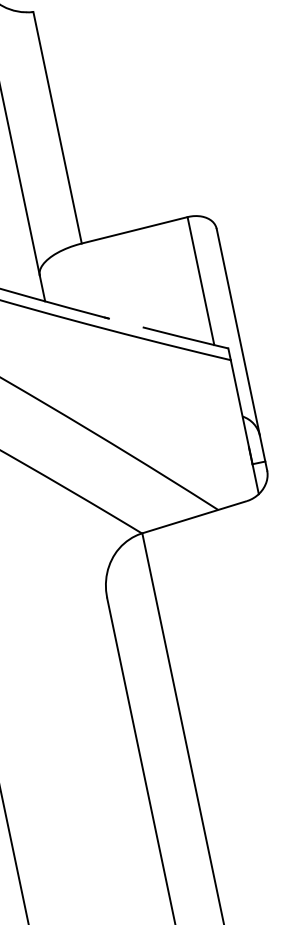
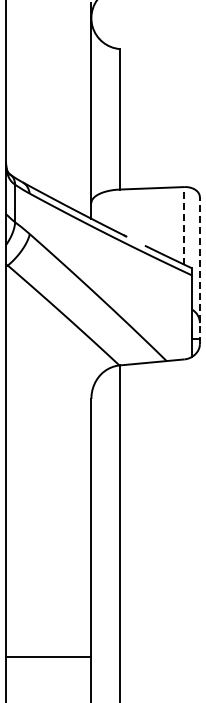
line: (200, 280) -> (184, 225), solid -> dashed
line: (241, 349) -> (199, 270), solid -> dashed

